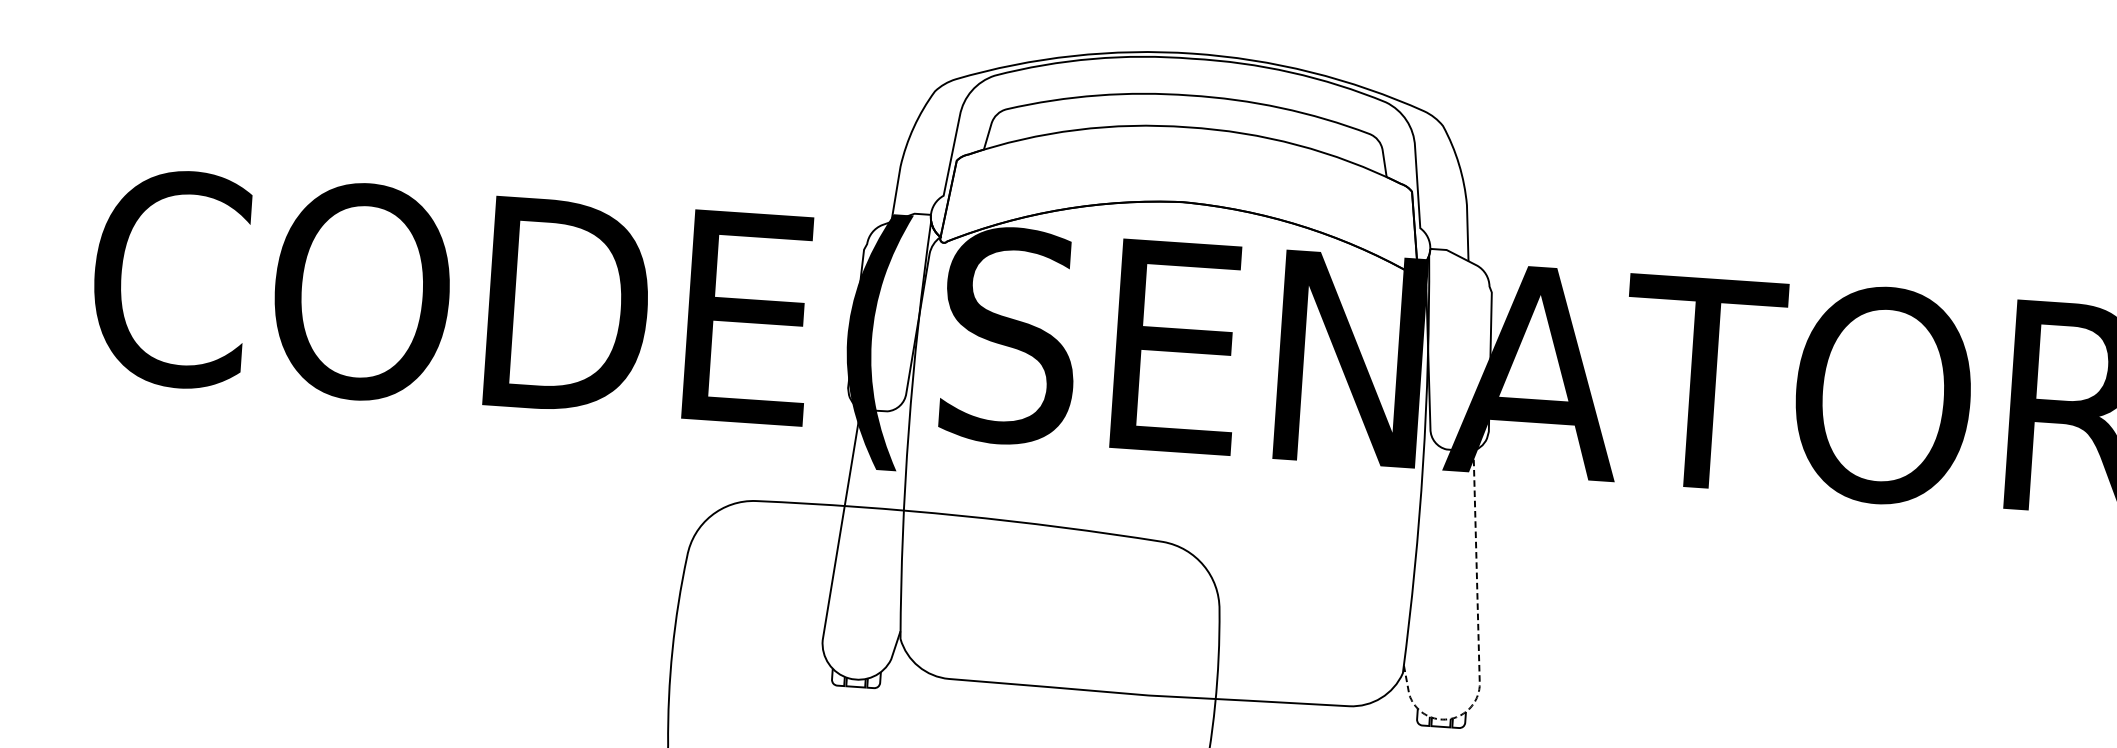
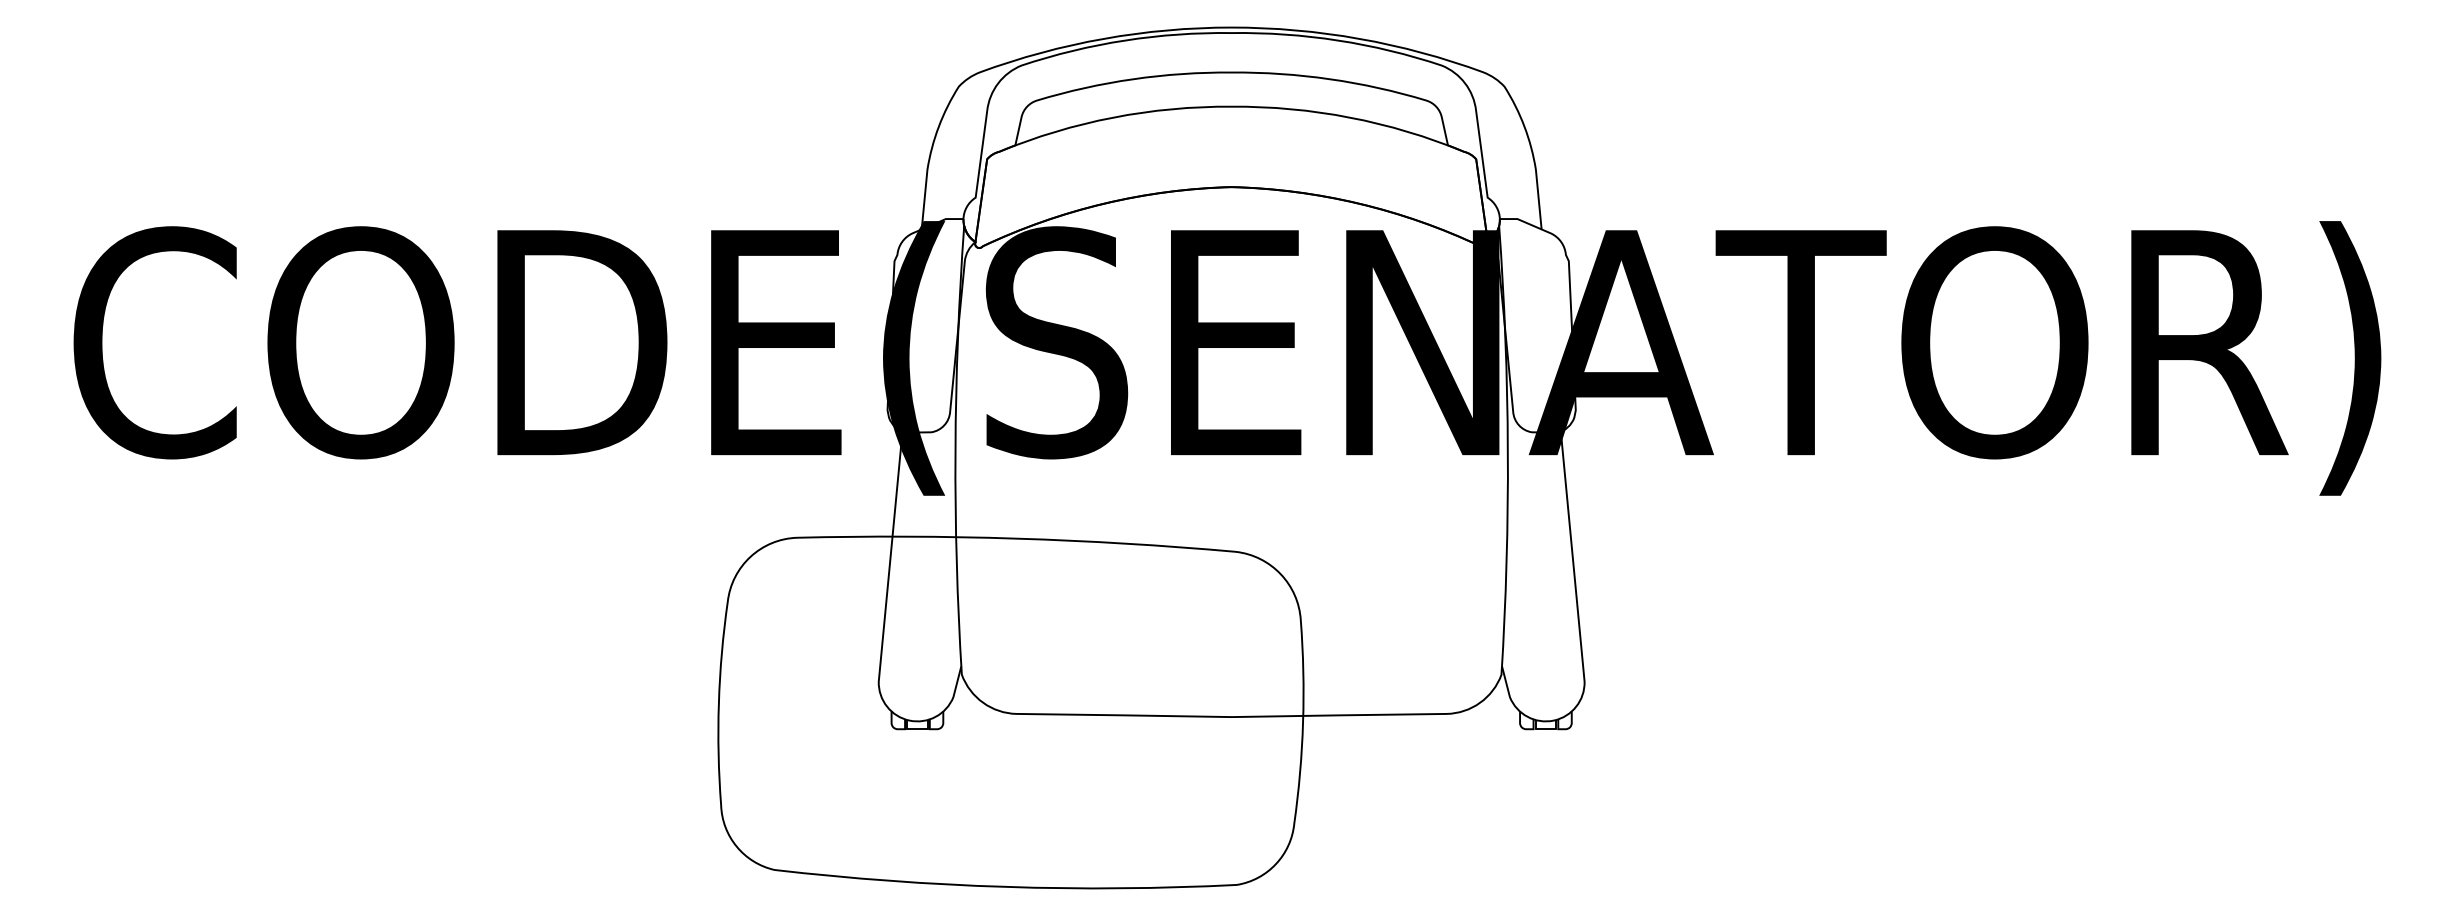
line: (1478, 642) -> (1580, 636), dashed -> solid

